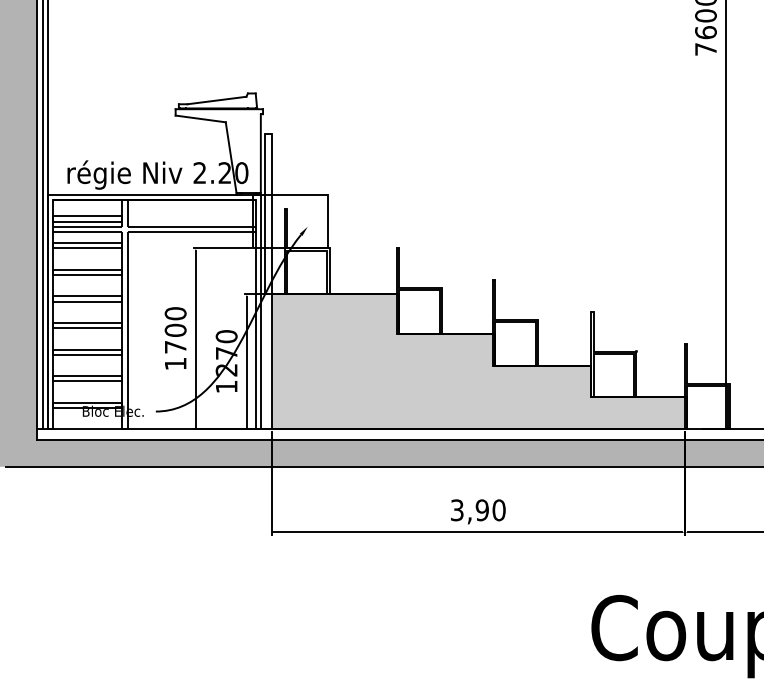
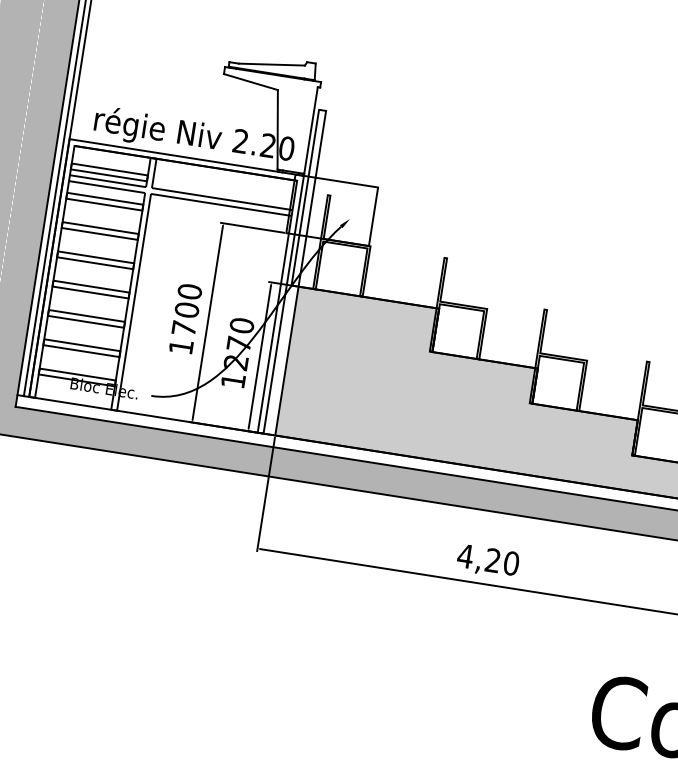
text: (469, 510) -> (478, 558), 3,90 -> 4,20

